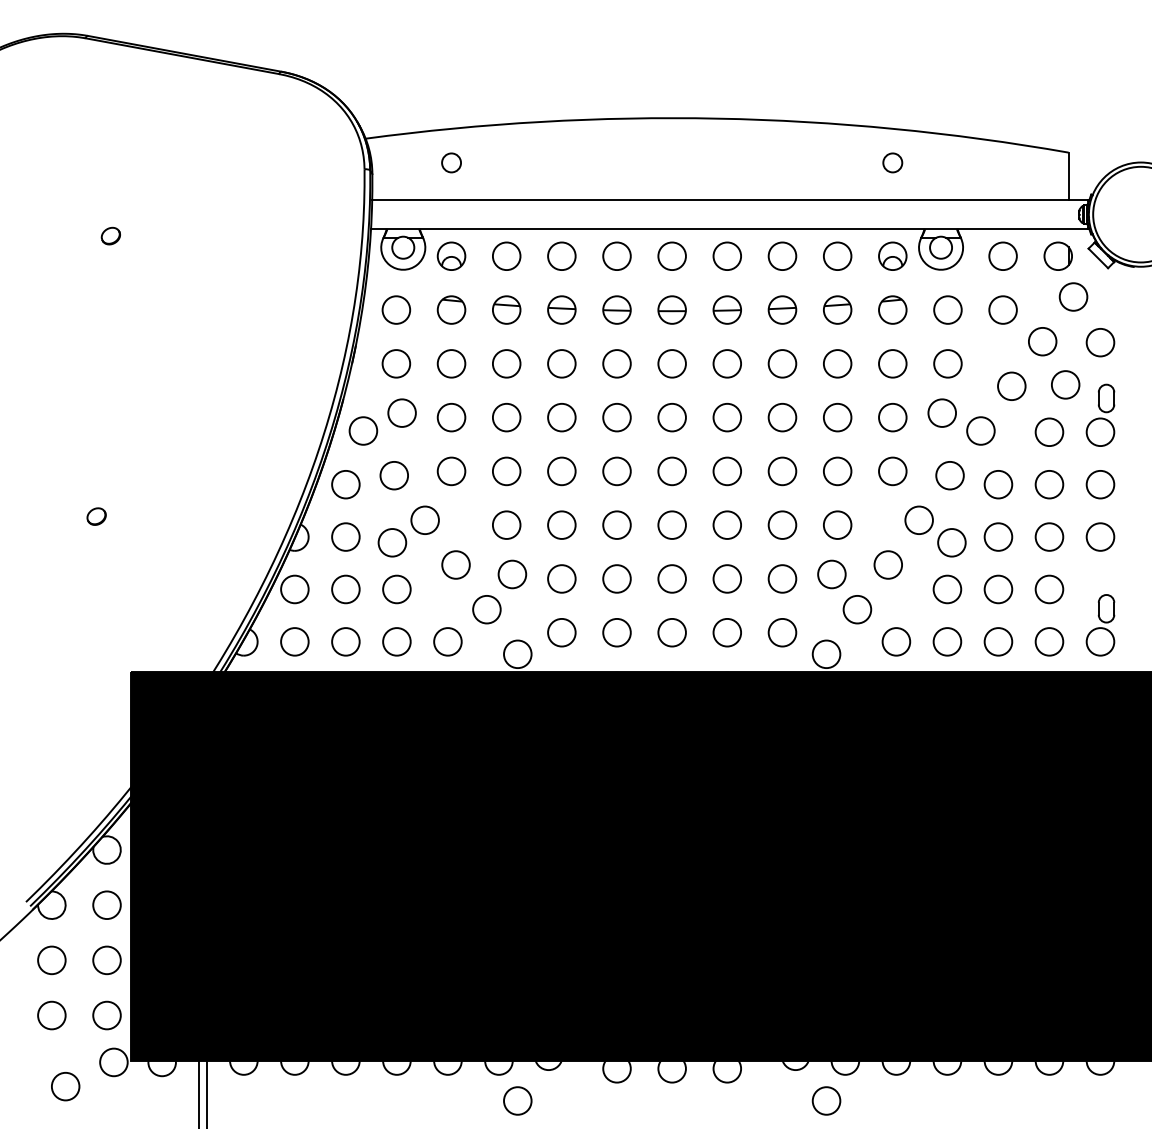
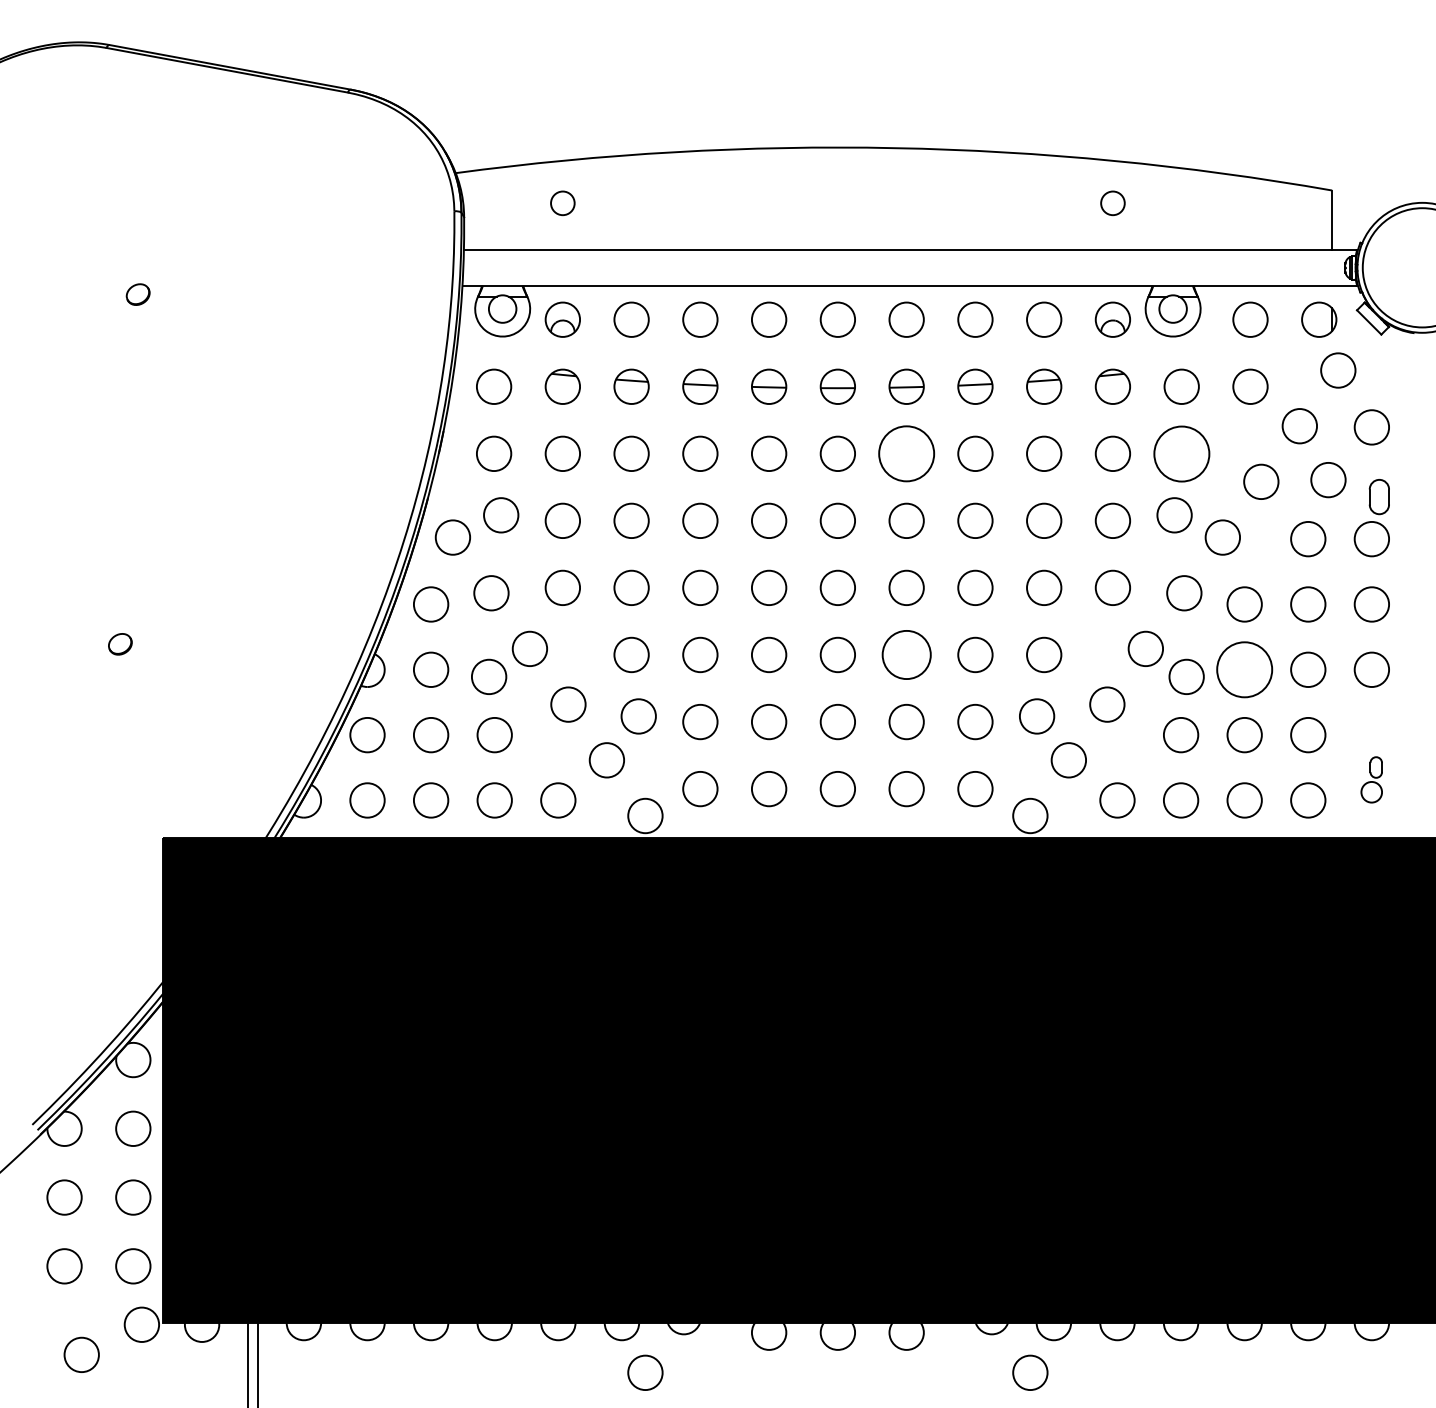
circle: (727, 363) -> (906, 453), size x1.6
circle: (947, 363) -> (1181, 453), size x1.6
circle: (727, 524) -> (906, 654), size x1.4
circle: (998, 536) -> (1244, 669), size x1.6
part: (1100, 625) -> (1371, 779), size x0.6

